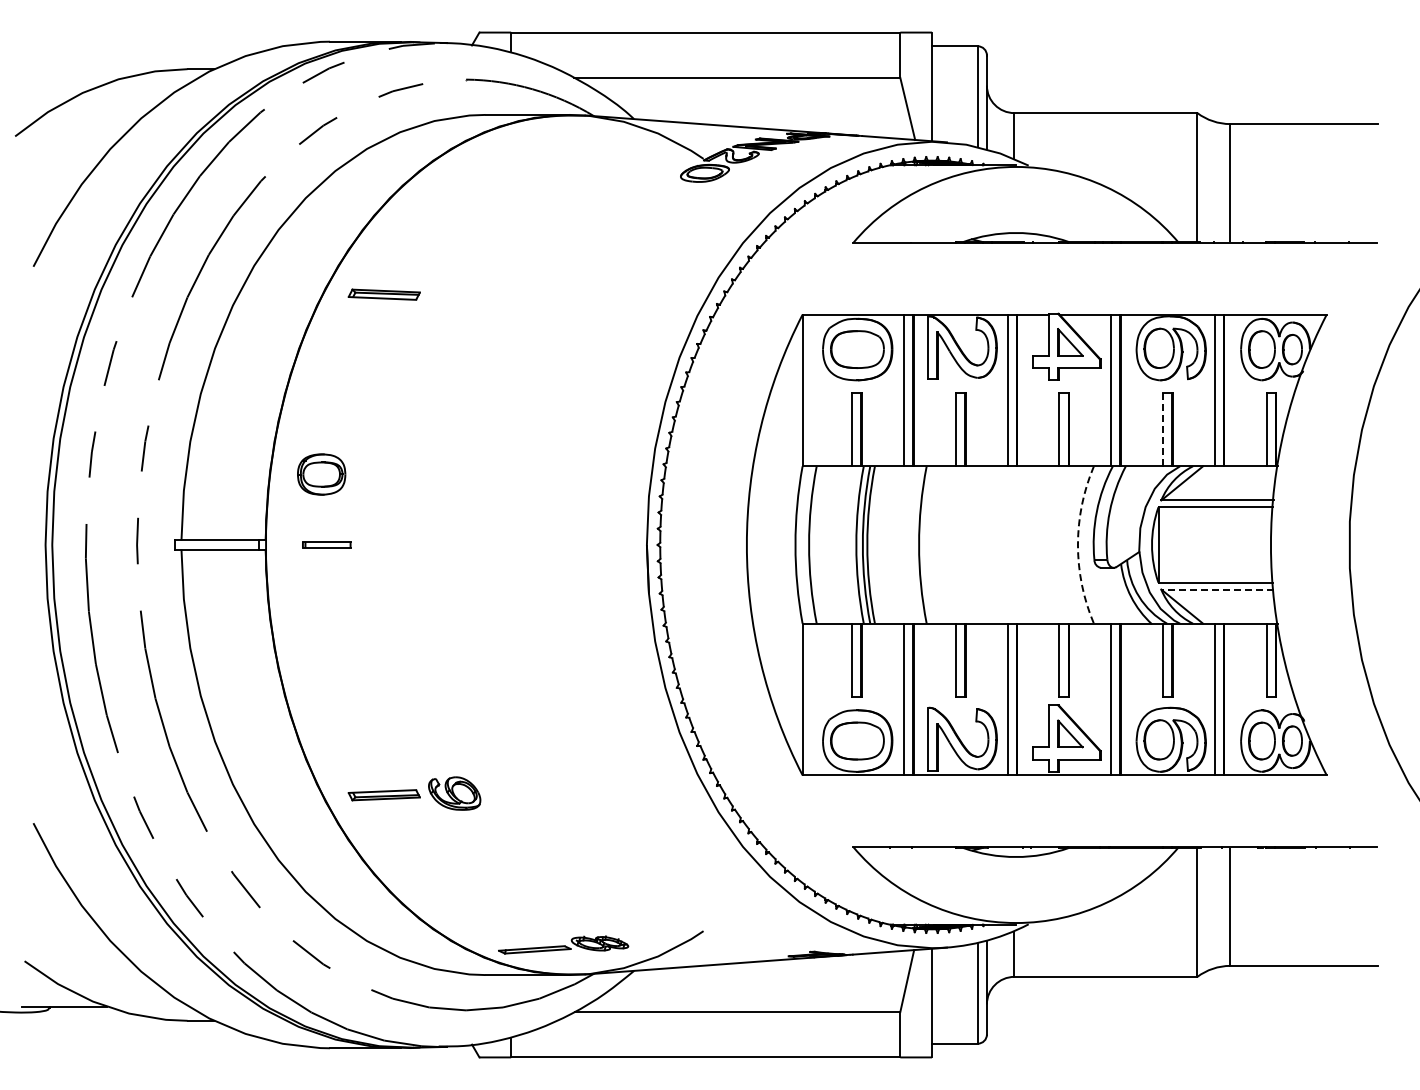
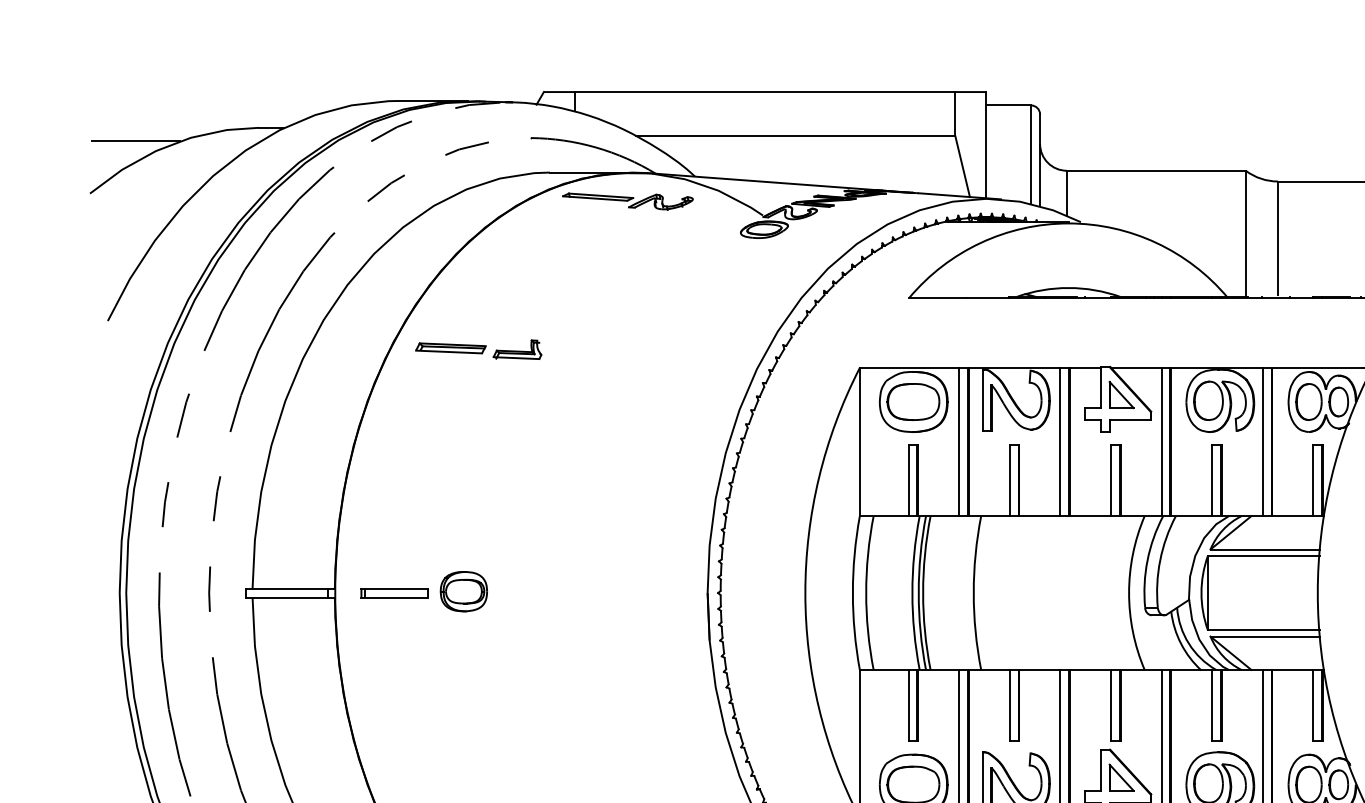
line: (61, 82) -> (135, 140), added
part: (565, 144) -> (628, 201), added
part: (452, 295) -> (517, 349), added
line: (1162, 429) -> (1211, 480), dashed -> solid
part: (321, 474) -> (463, 591), moved
part: (326, 544) -> (394, 592), size x1.43
arc: (1077, 544) -> (1128, 592), dashed -> solid
line: (1216, 589) -> (1264, 636), dashed -> solid

